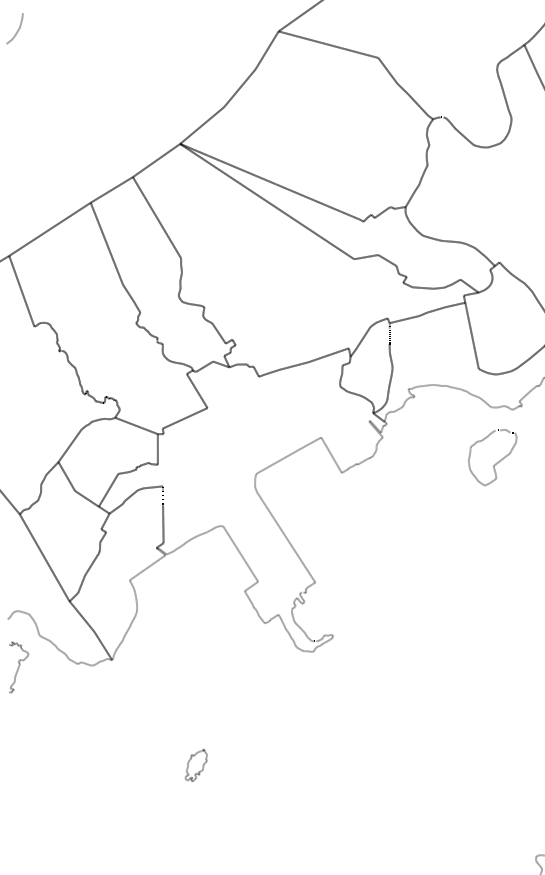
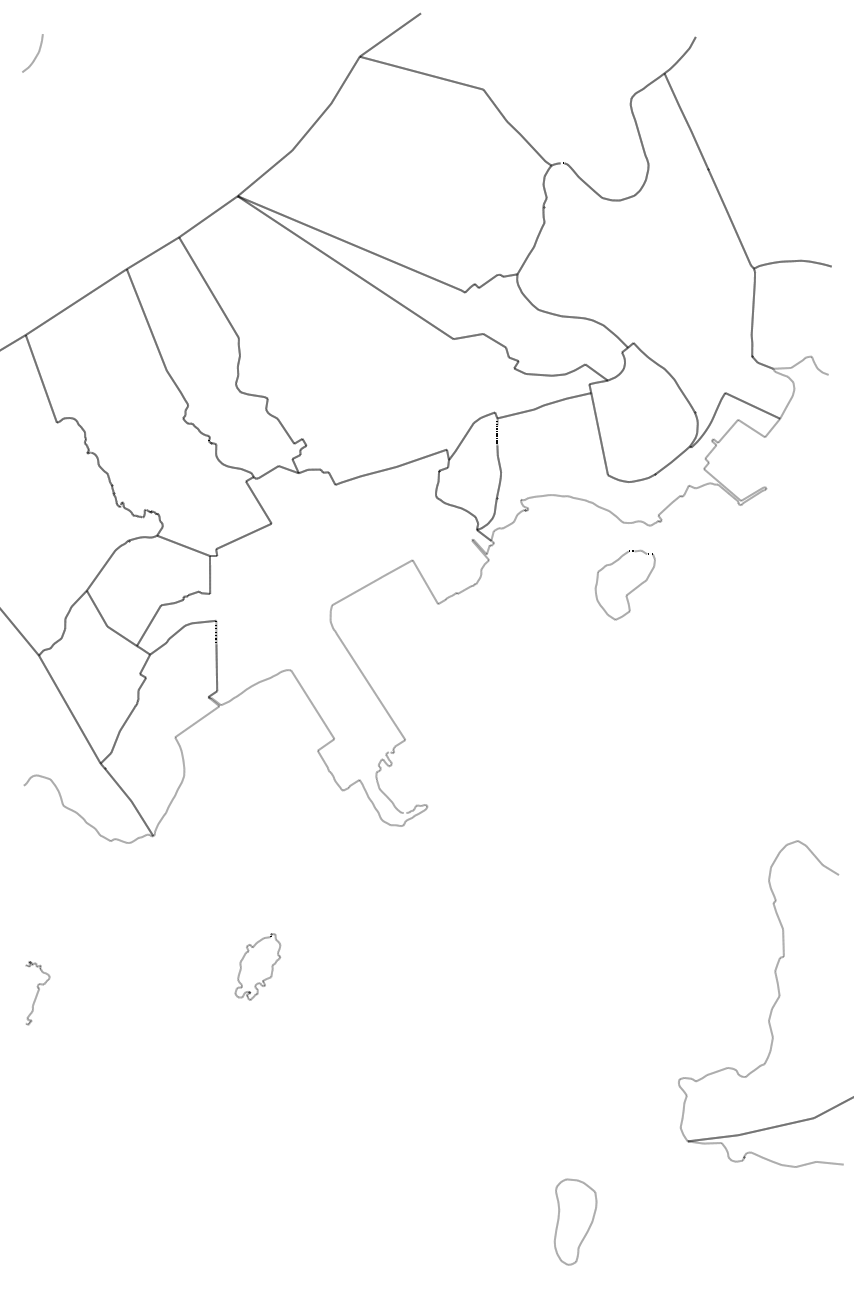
curve: (18, 667) -> (37, 993), moved
part: (196, 765) -> (257, 966), size x1.67

